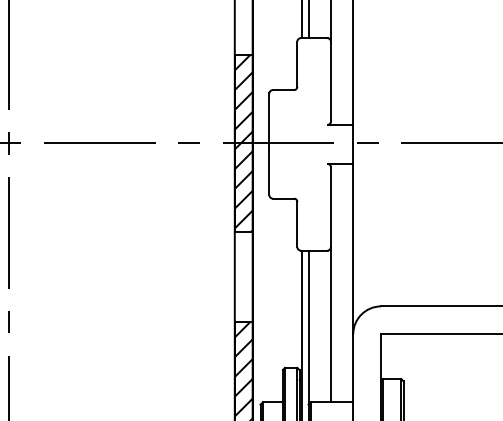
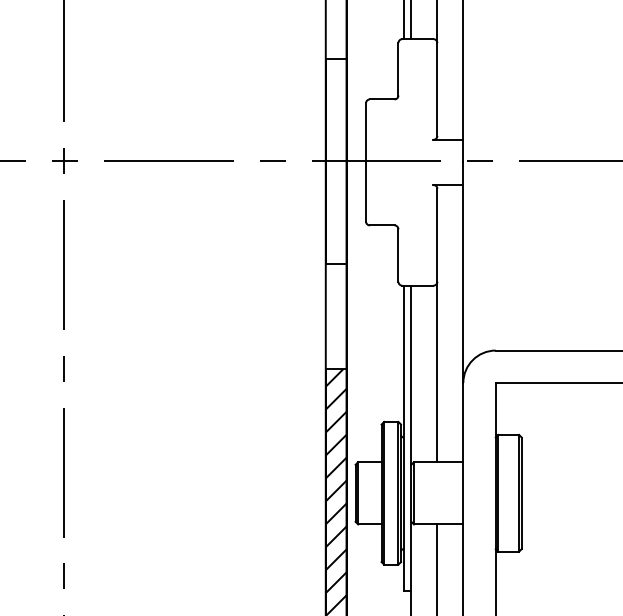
hatch: (243, 142) -> (335, 160), removed

